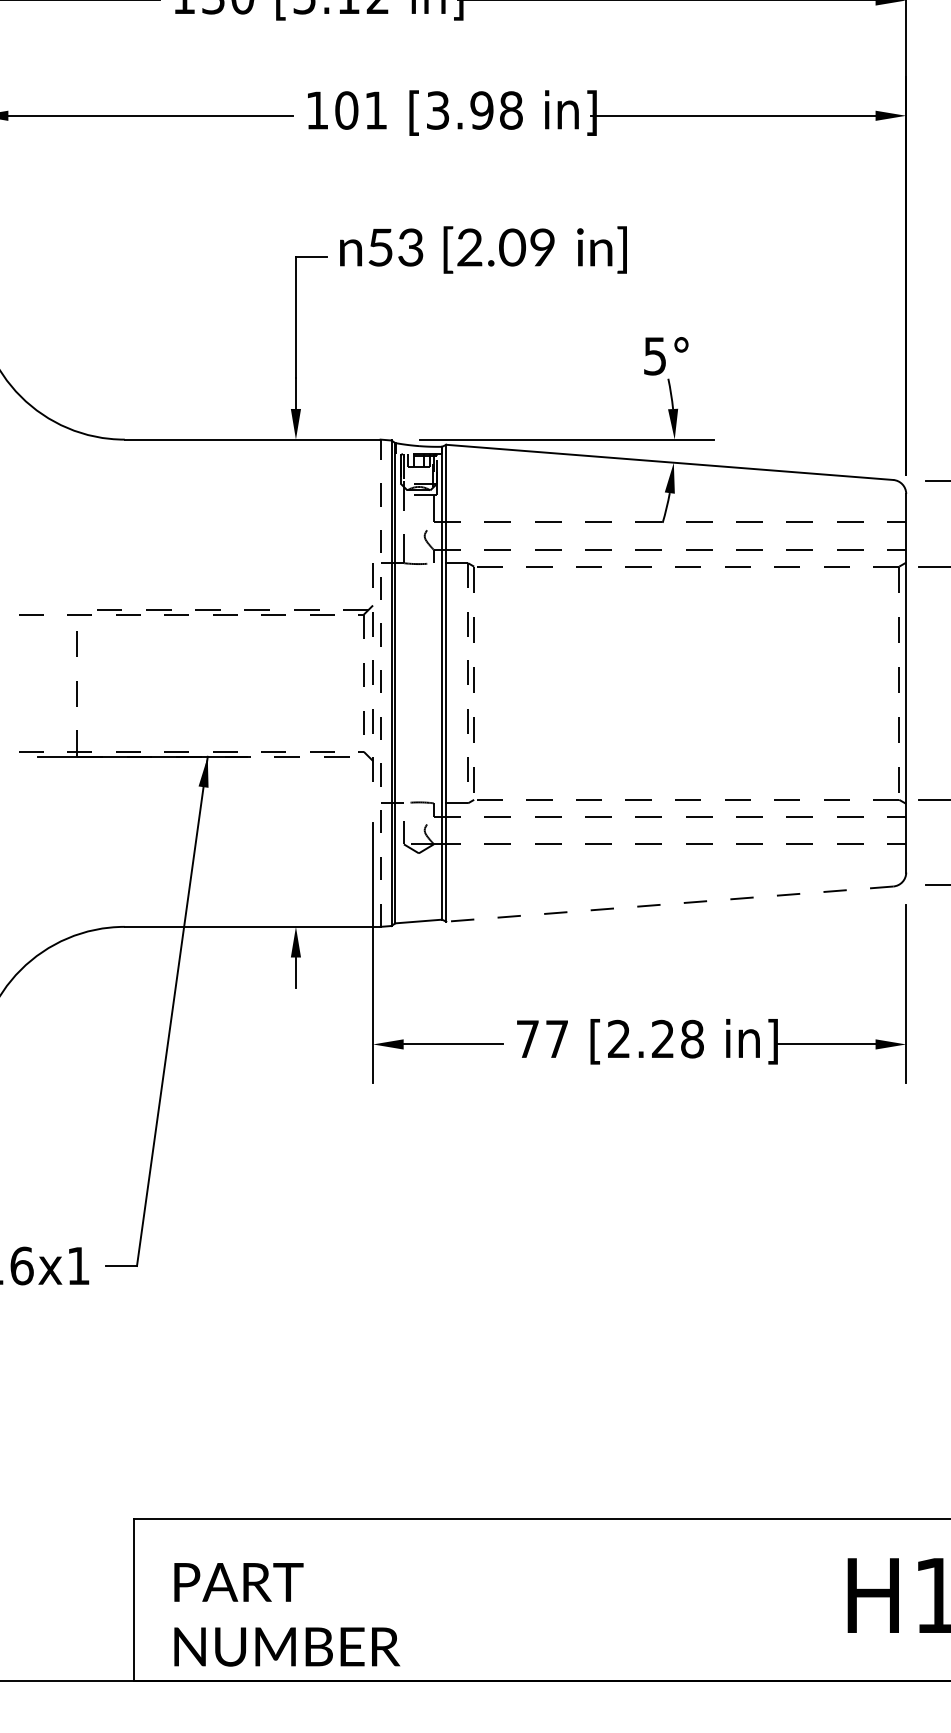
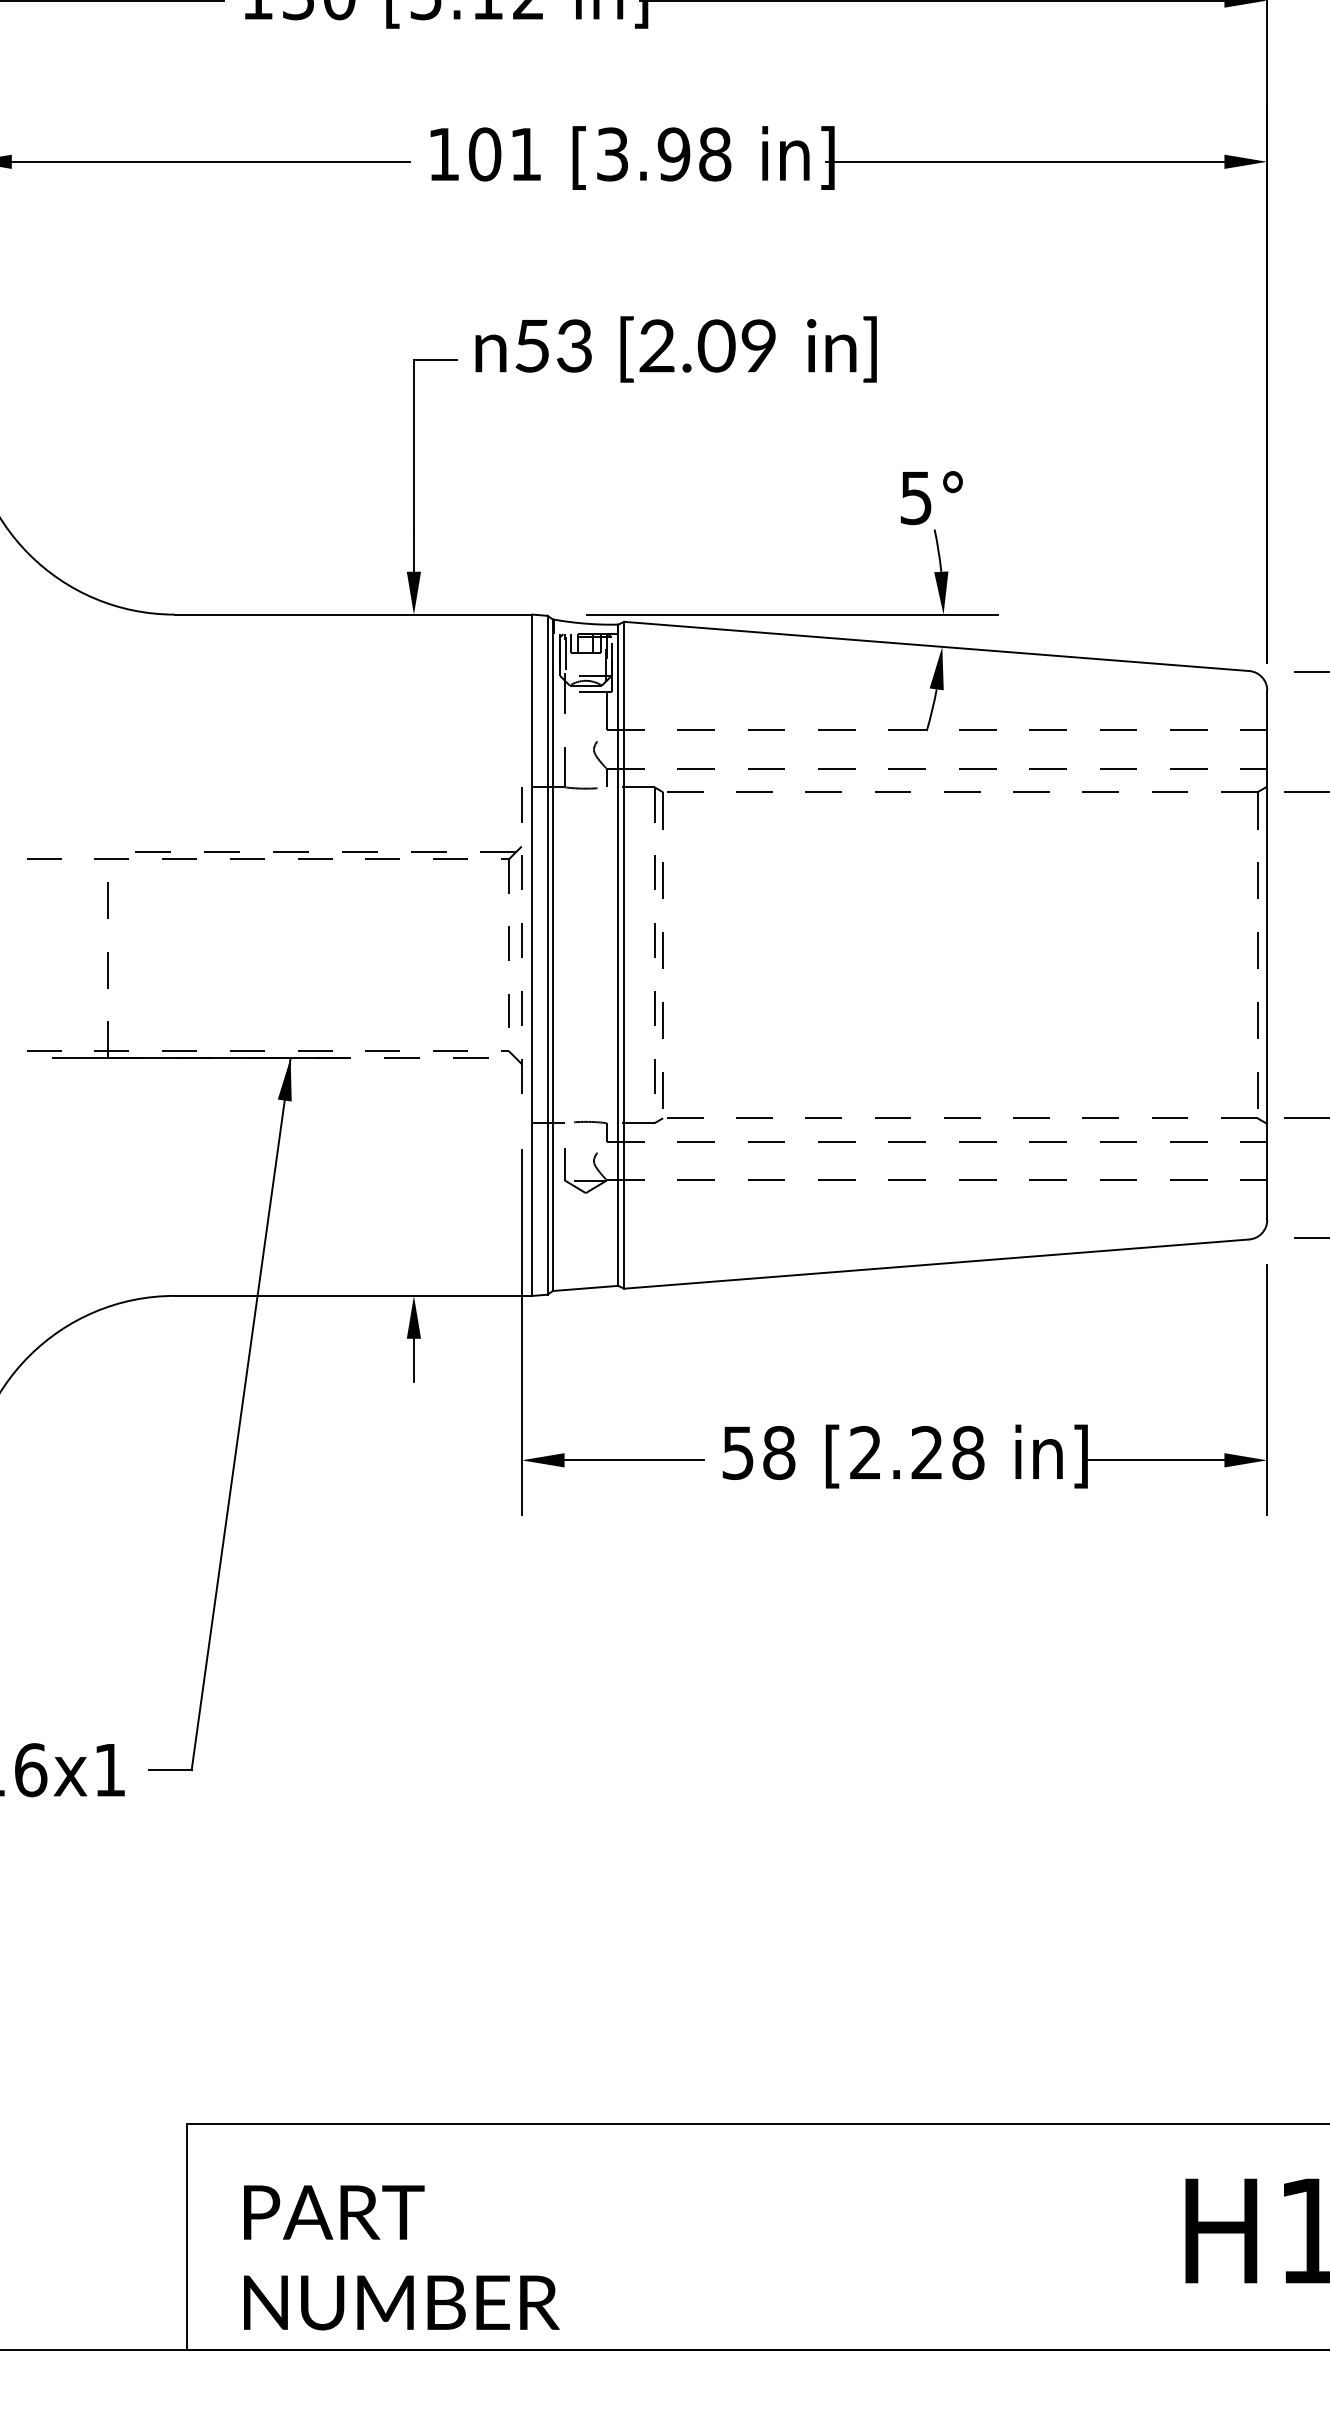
line: (380, 683) -> (532, 955), dashed -> solid
line: (669, 904) -> (936, 1264), dashed -> solid
text: (542, 1038) -> (758, 1452), 77 -> 58

